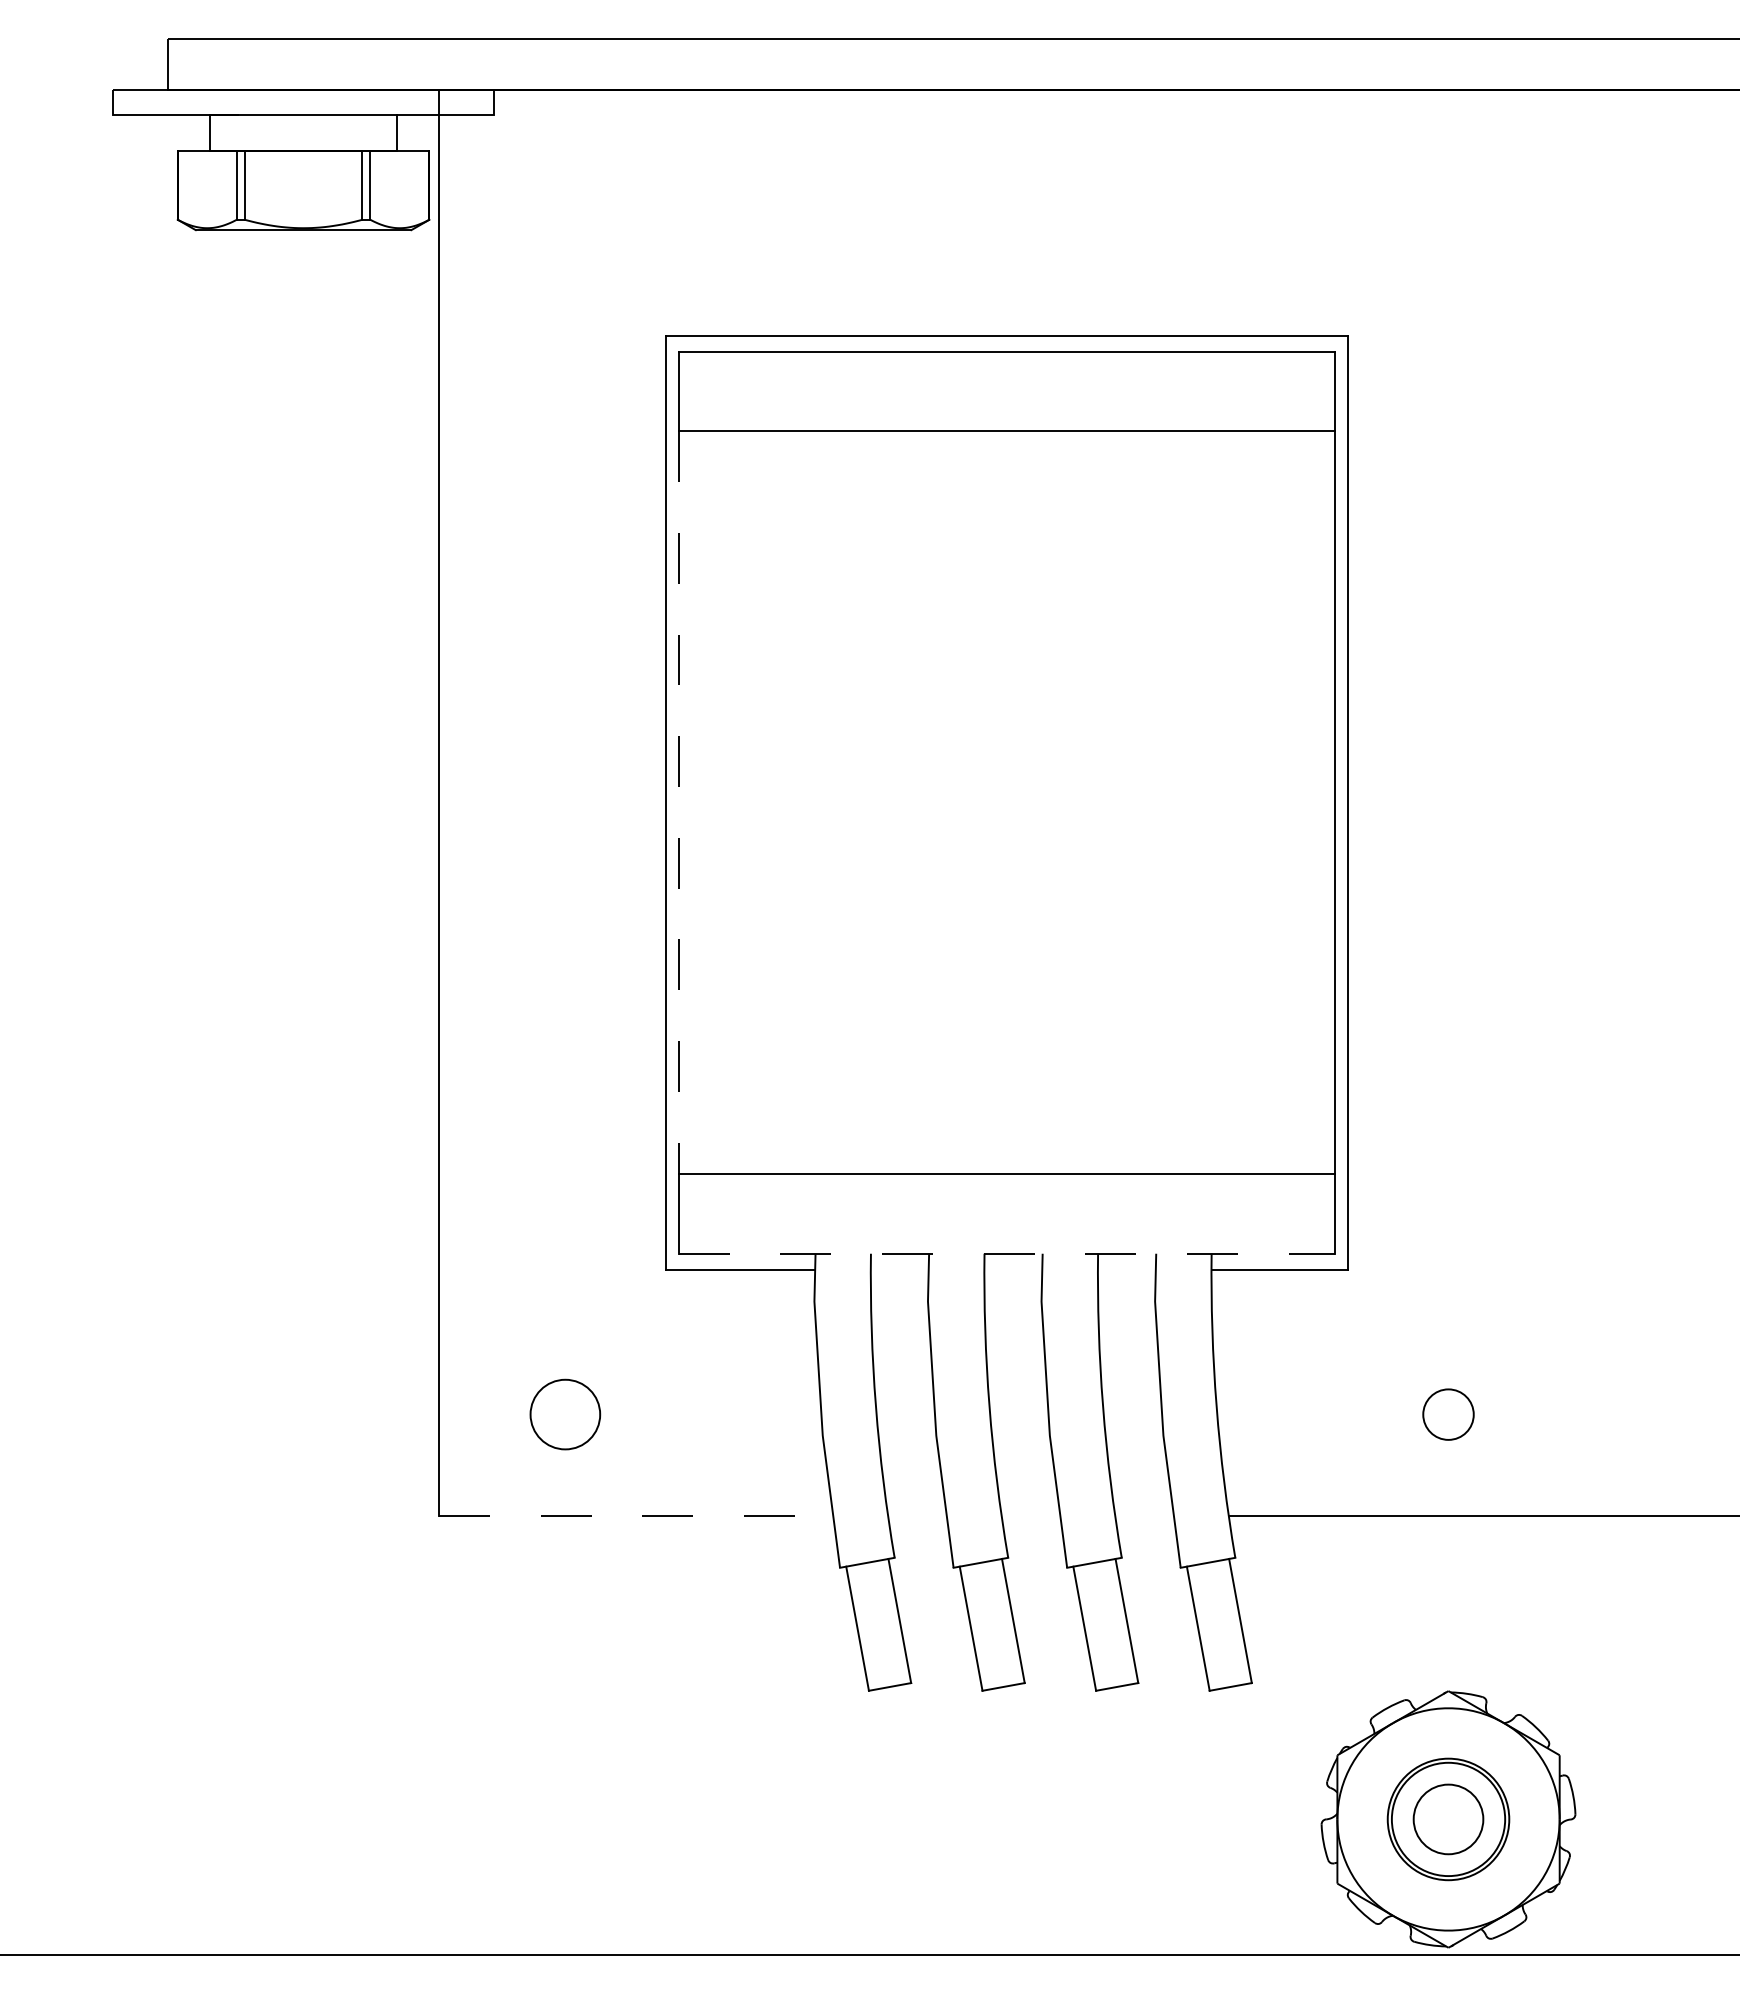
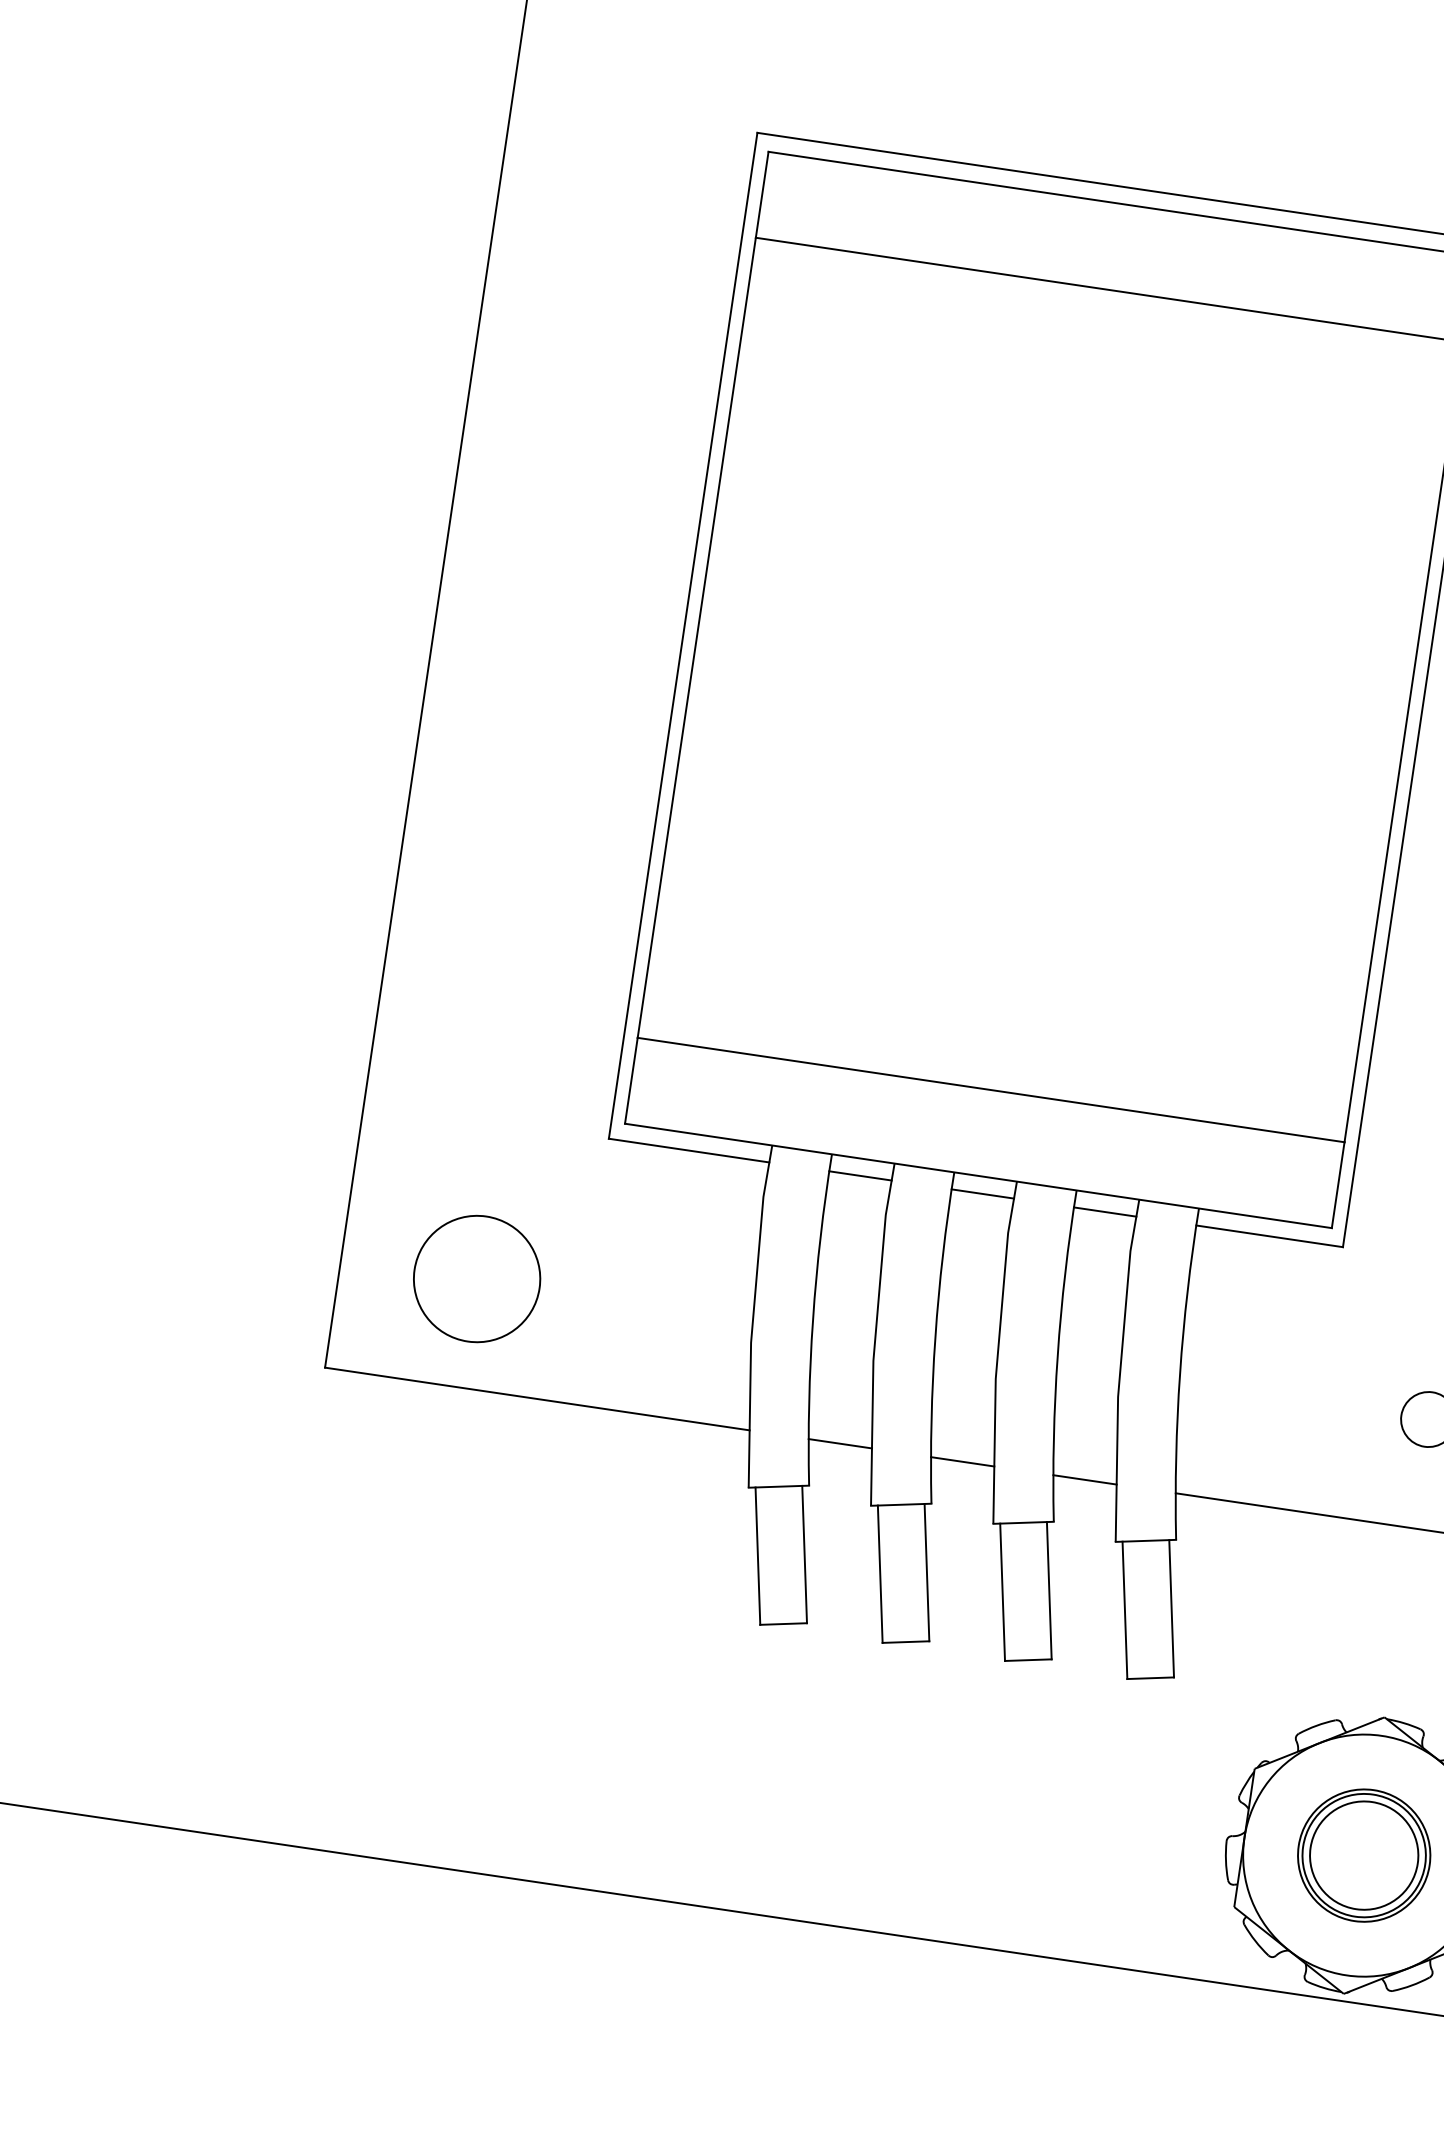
line: (678, 803) -> (696, 638), dashed -> solid
line: (1007, 1253) -> (979, 1175), dashed -> solid
line: (899, 1269) -> (860, 1175), added
line: (1013, 1269) -> (983, 1193), added
line: (1126, 1269) -> (1104, 1211), added
circle: (565, 1414) -> (477, 1278), size x1.67
line: (636, 1515) -> (537, 1399), dashed -> solid
line: (917, 1515) -> (840, 1443), added
line: (1030, 1515) -> (962, 1461), added
line: (1144, 1515) -> (1085, 1479), added
circle: (1448, 1819) -> (1364, 1855), size x1.43

